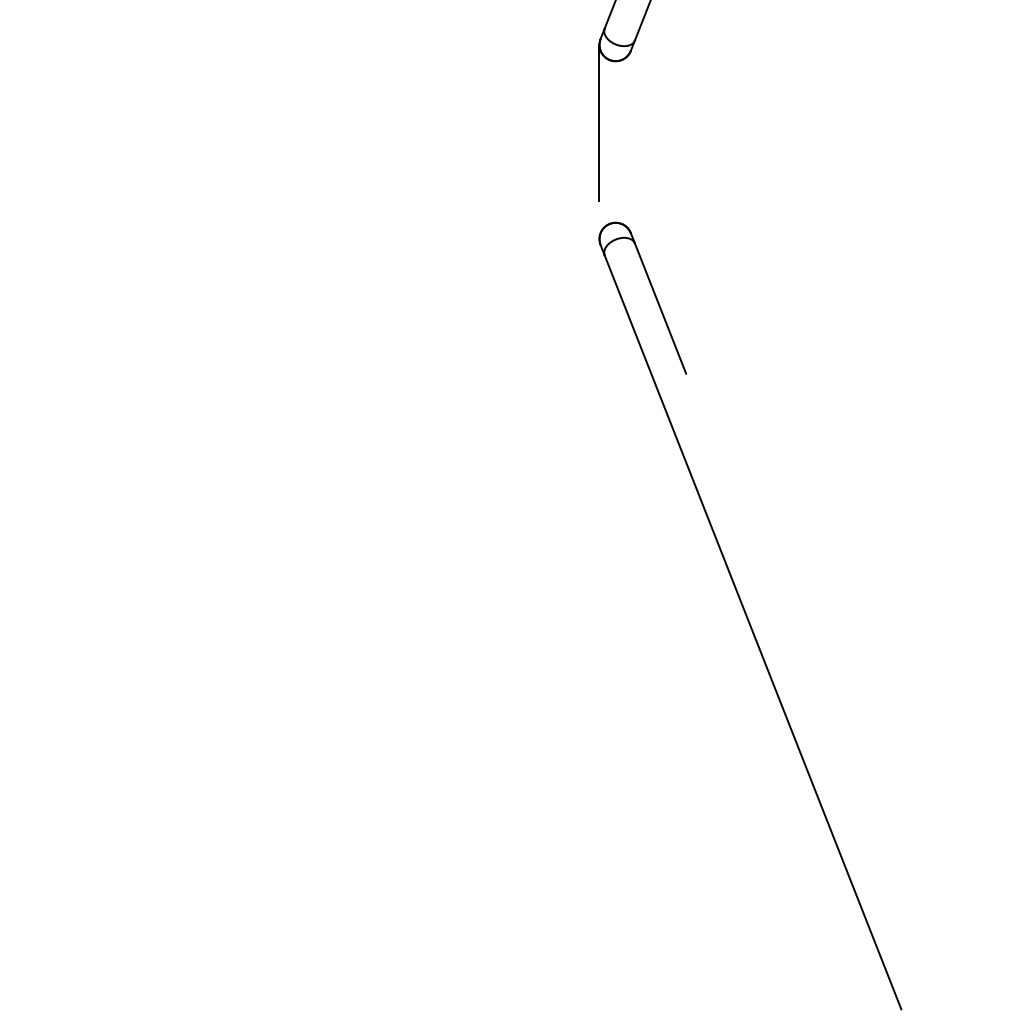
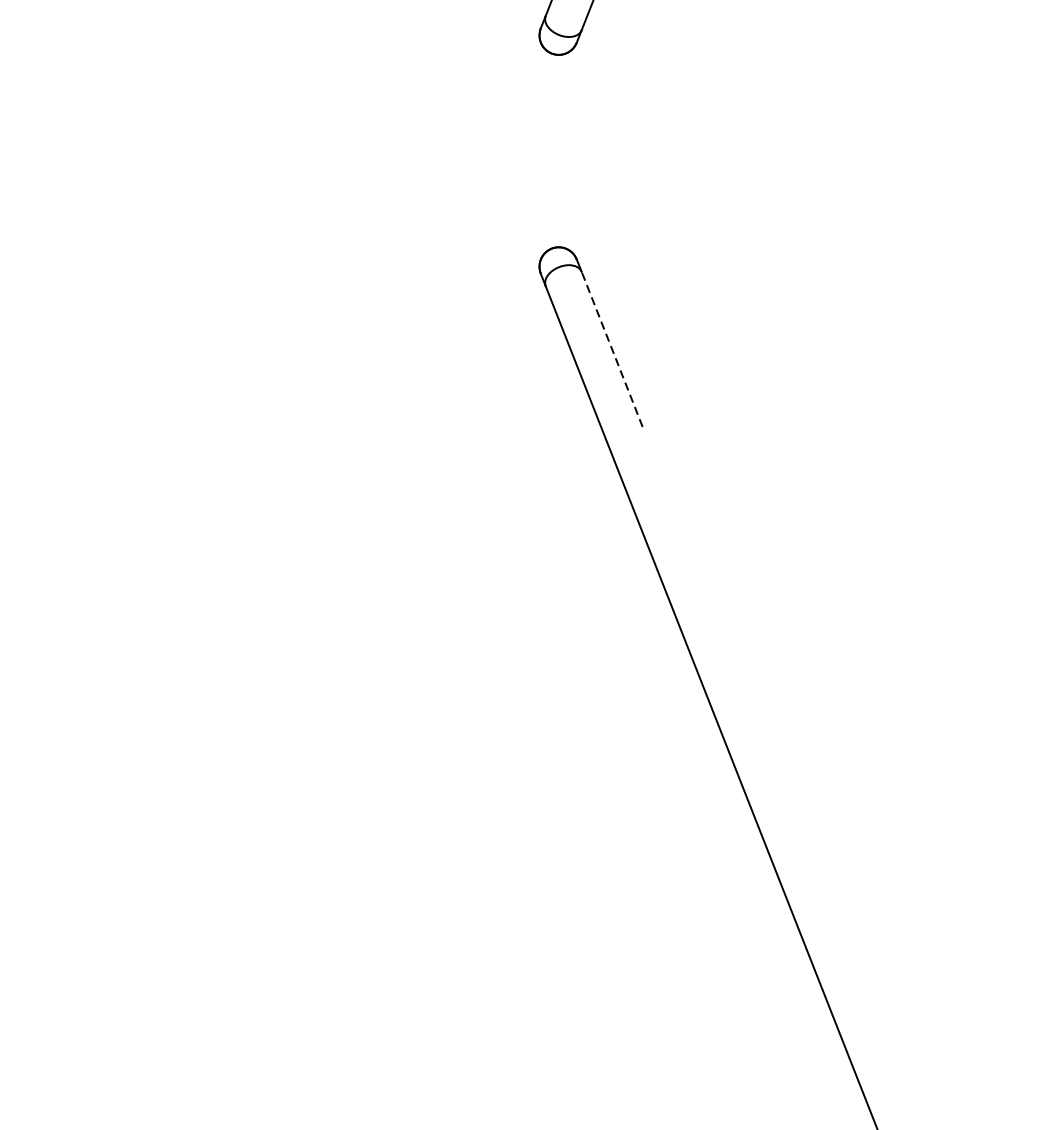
line: (599, 123) -> (539, 129), removed
line: (660, 308) -> (612, 349), solid -> dashed

